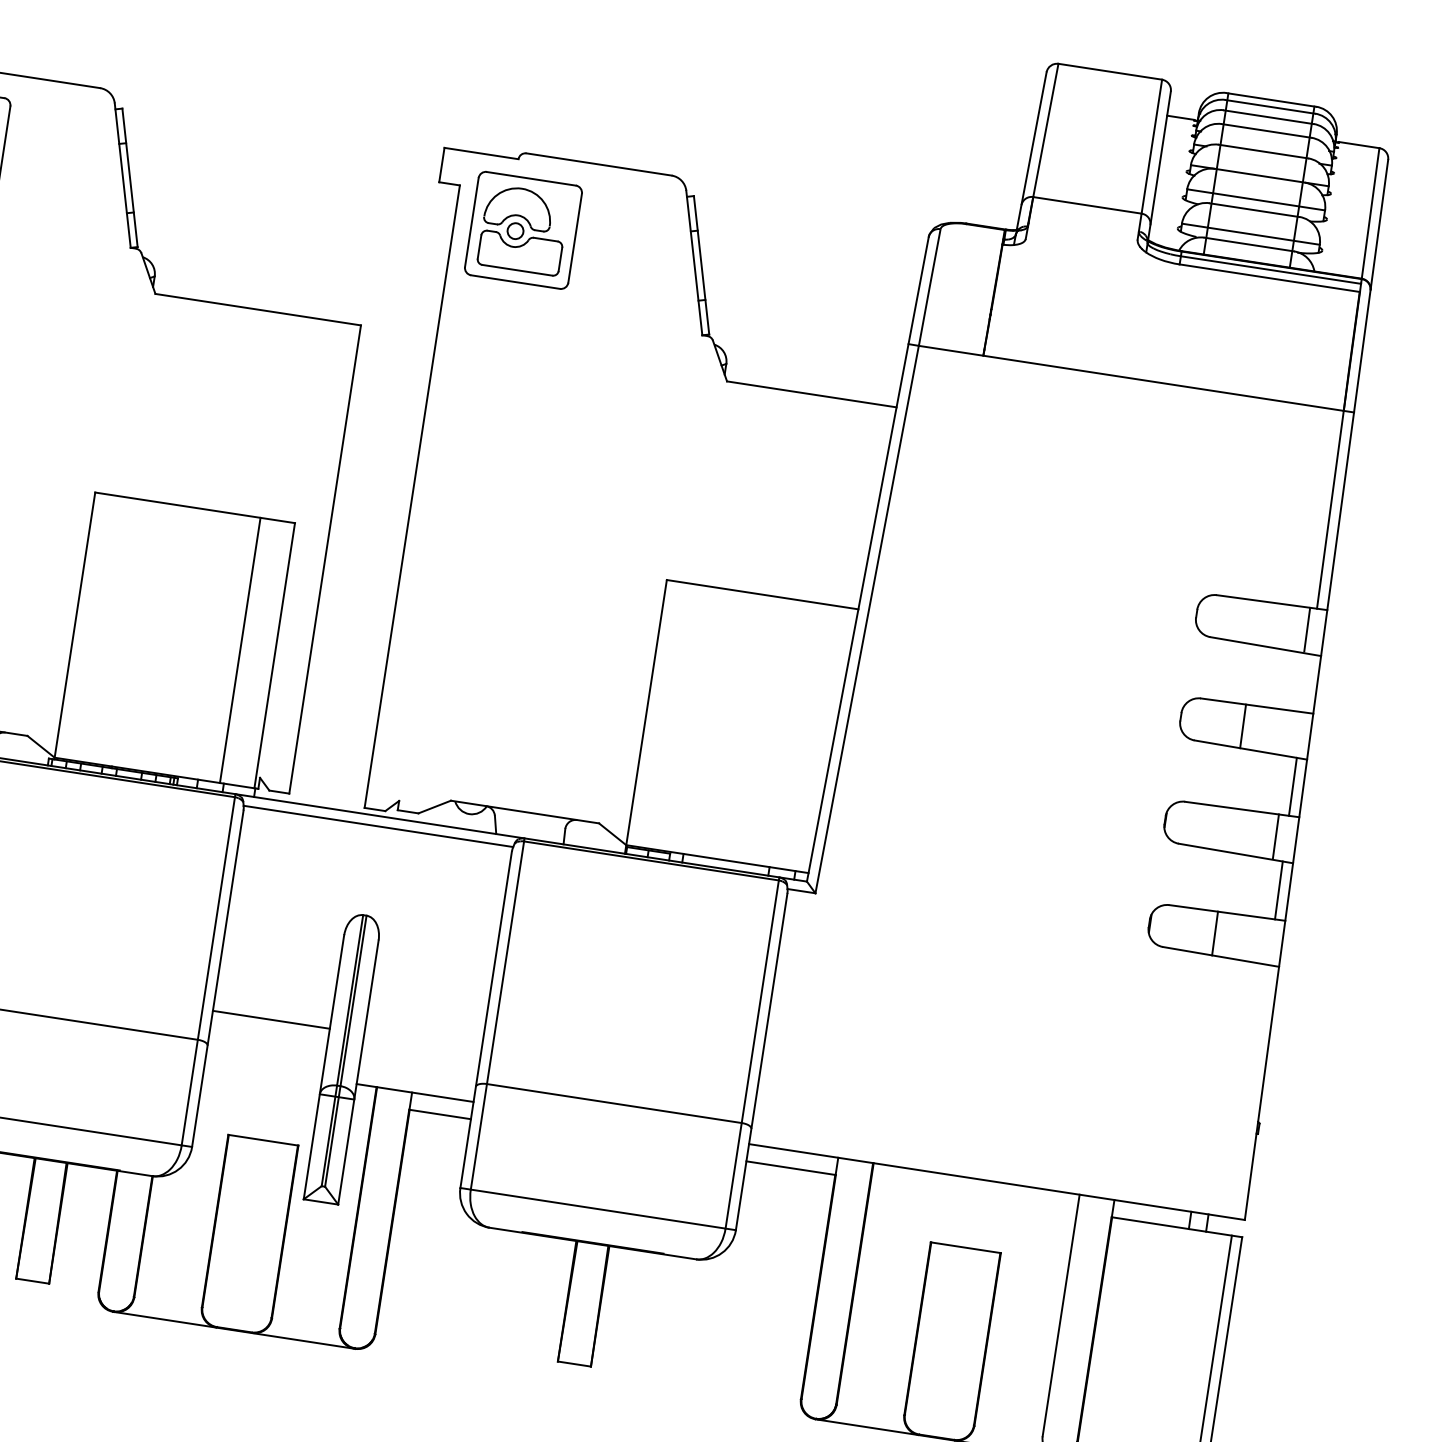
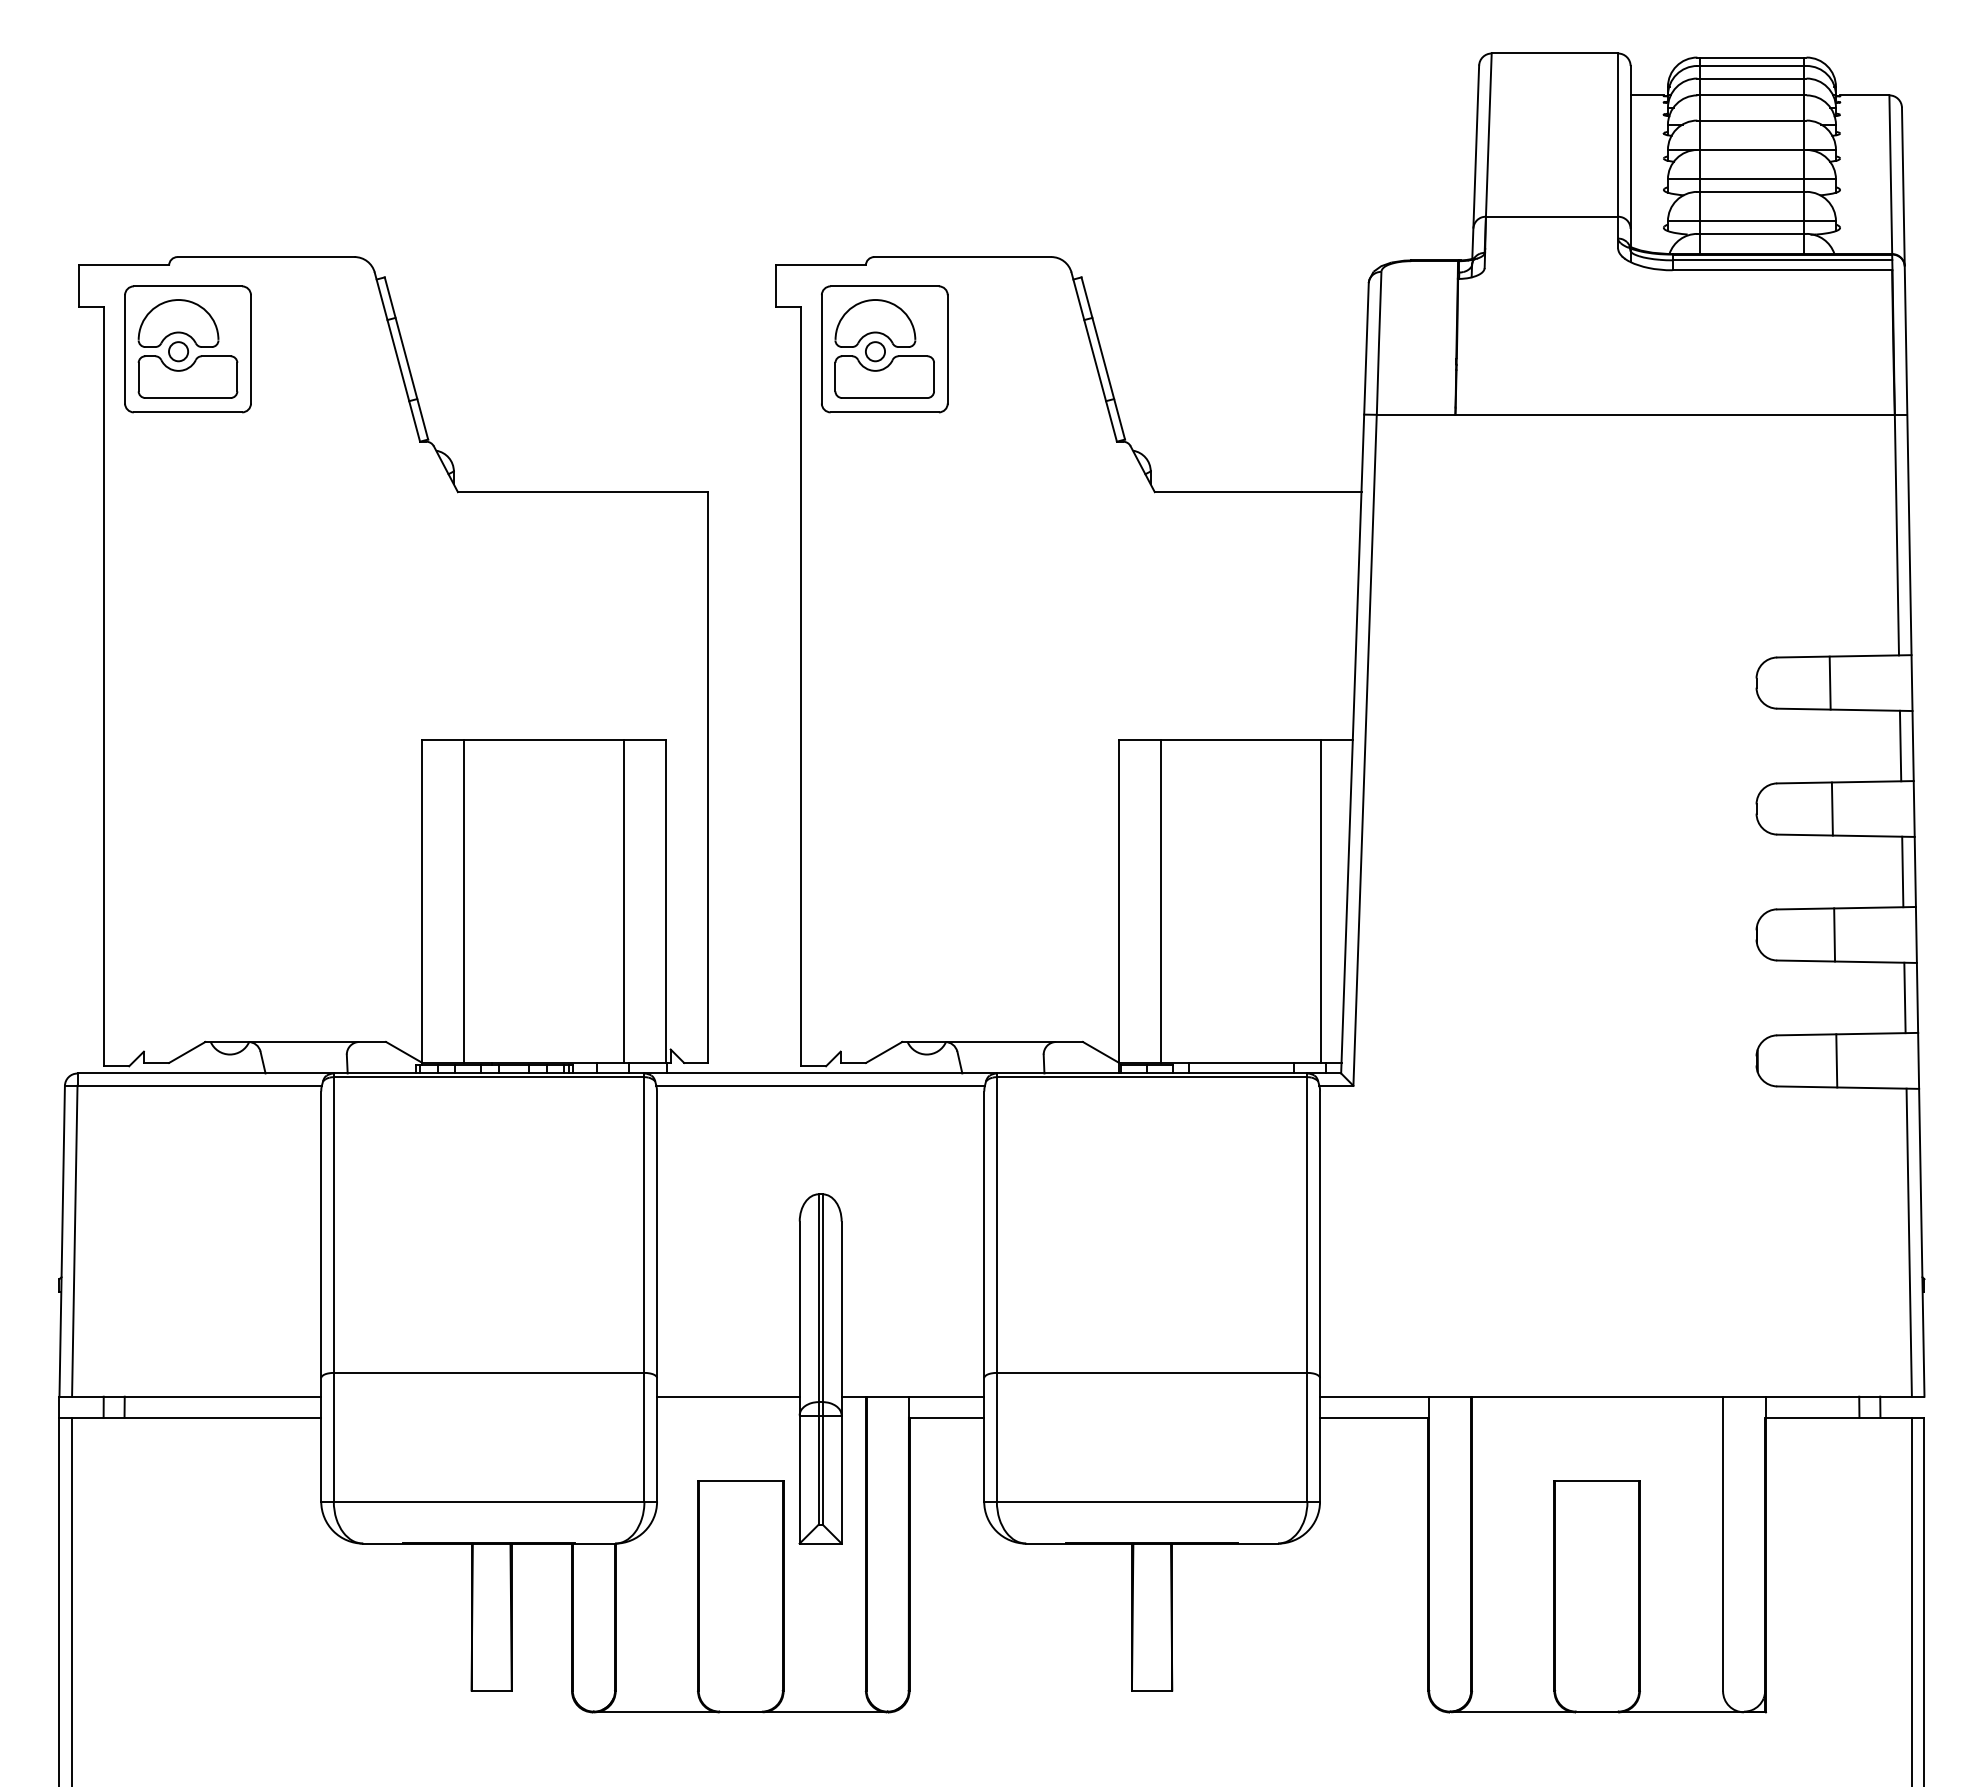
line: (109, 629) -> (464, 900), added
line: (1306, 629) -> (1829, 682), moved
line: (1306, 682) -> (1900, 745), added
line: (681, 717) -> (1161, 900), added
line: (811, 737) -> (1320, 900), added
line: (1275, 835) -> (1834, 934), moved
line: (271, 1019) -> (728, 1396), moved
line: (1251, 1091) -> (1908, 1242), added

